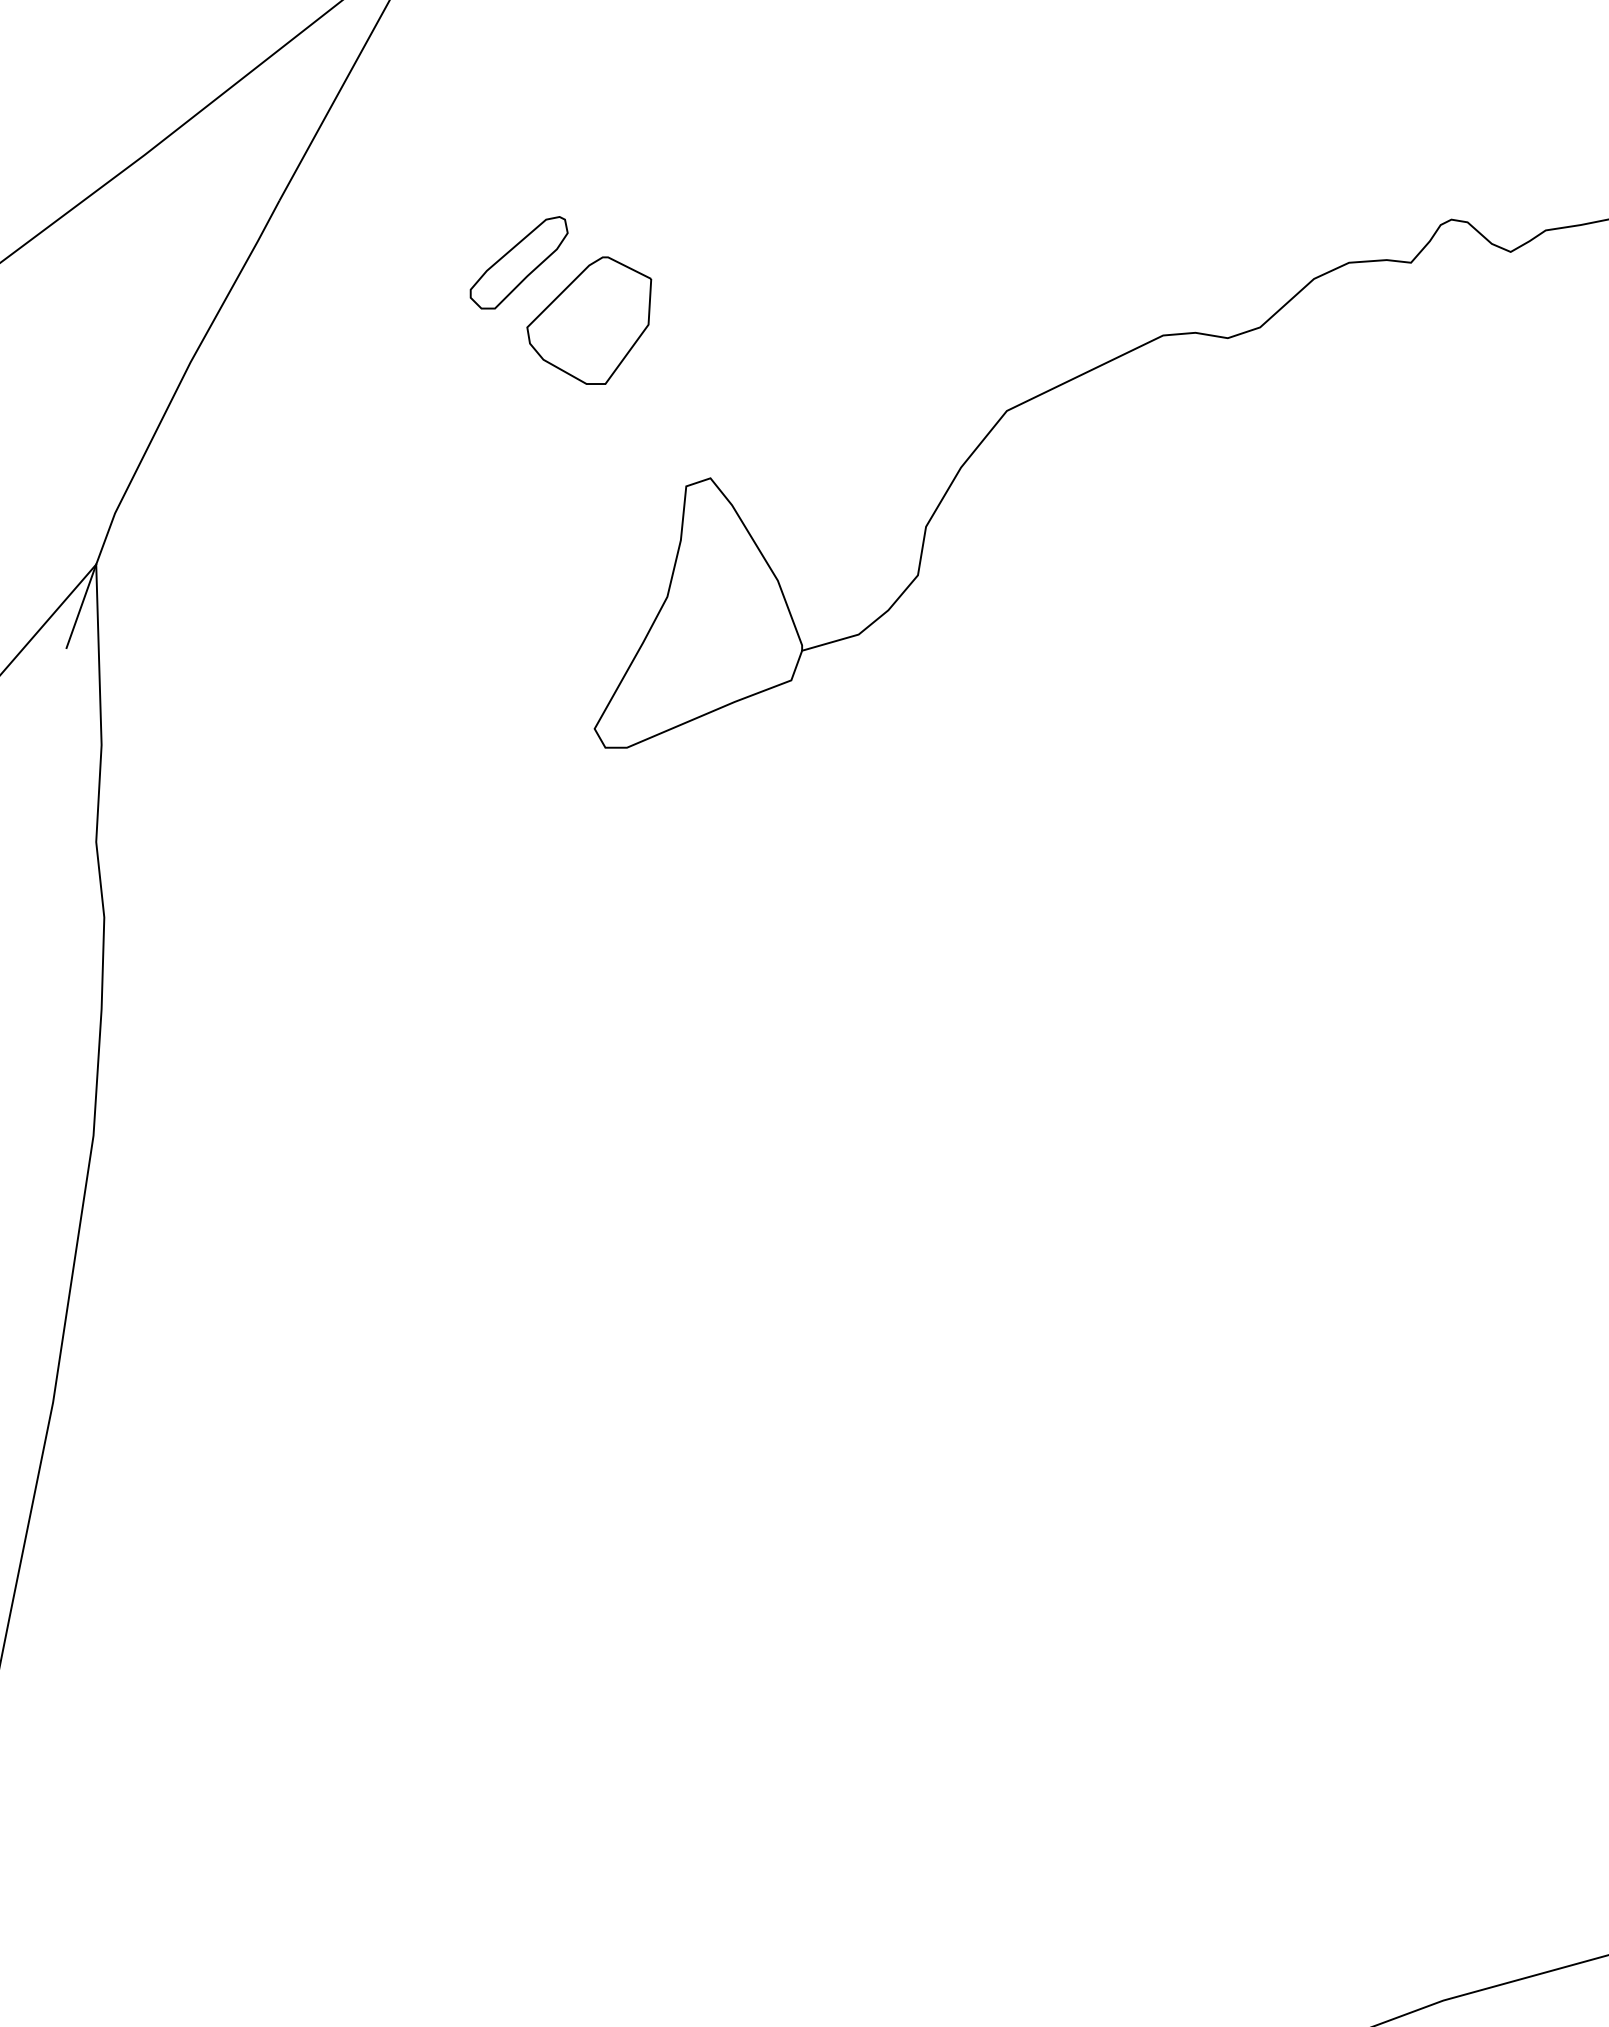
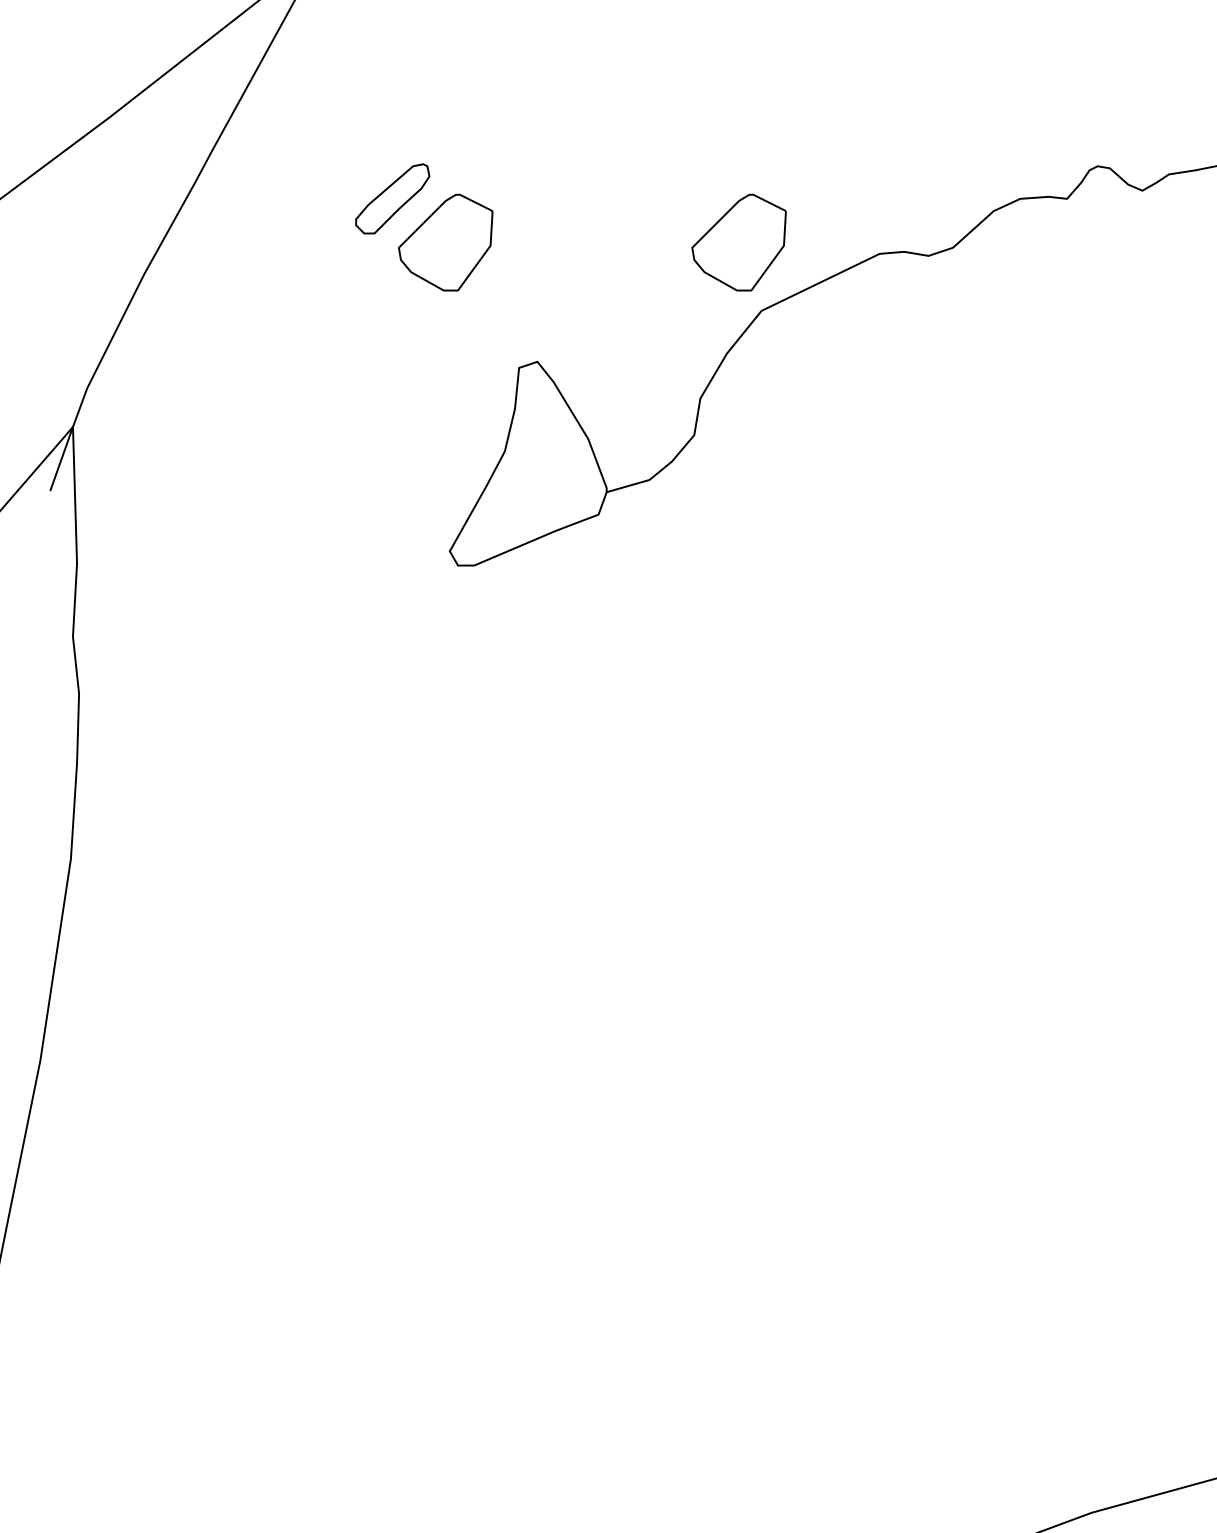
part: (977, 320) -> (739, 242), added

